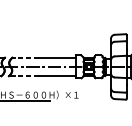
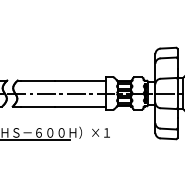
line: (27, 57) -> (38, 80), dashed -> solid
line: (27, 76) -> (38, 106), dashed -> solid

